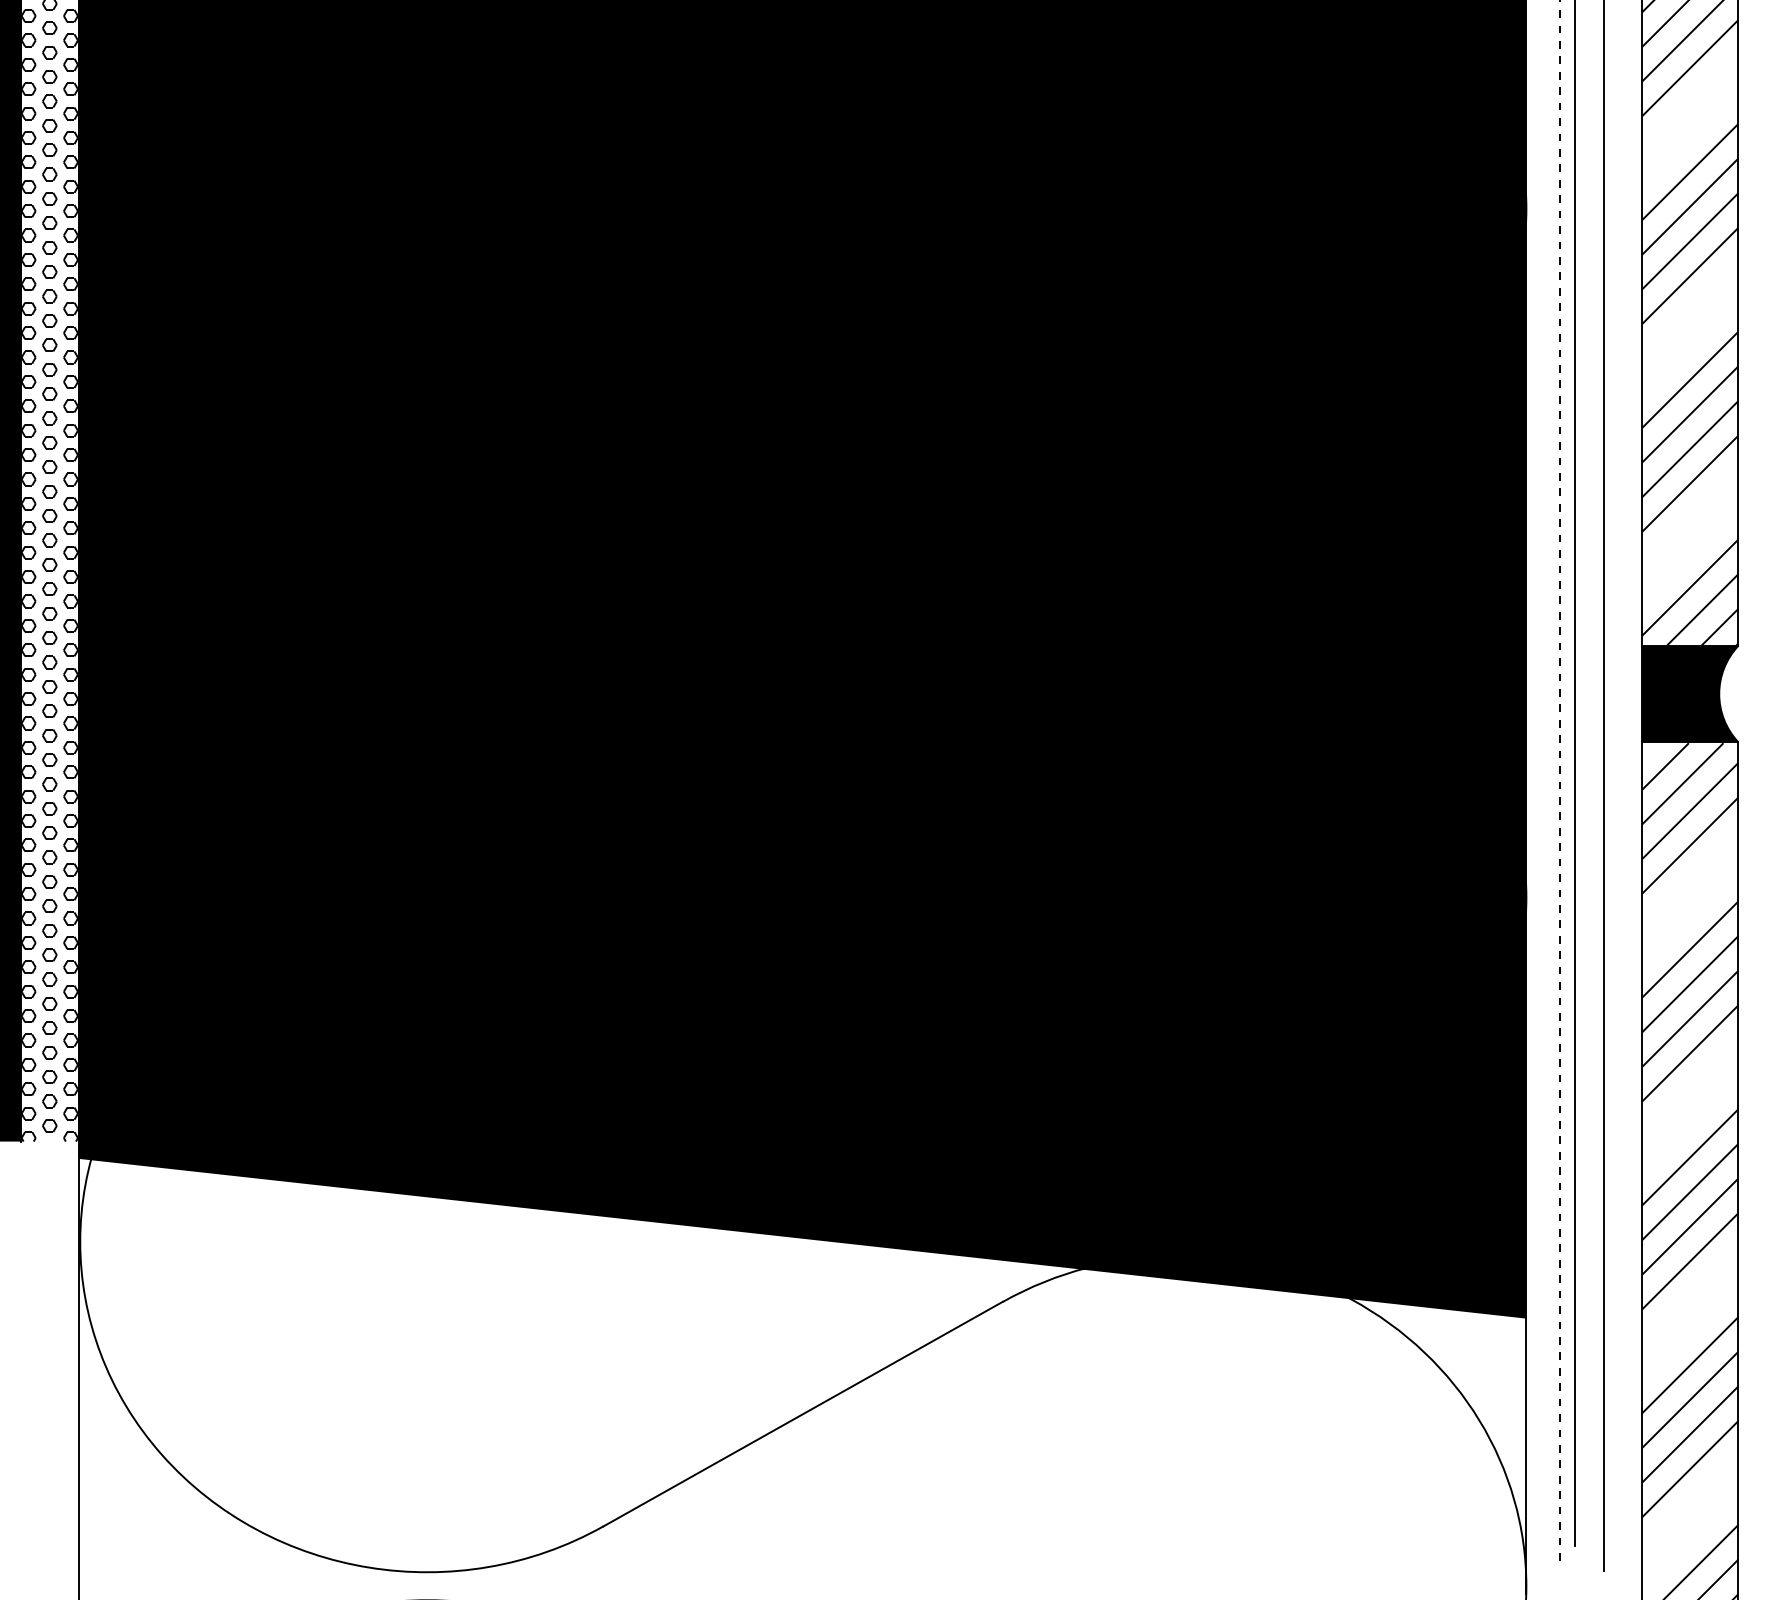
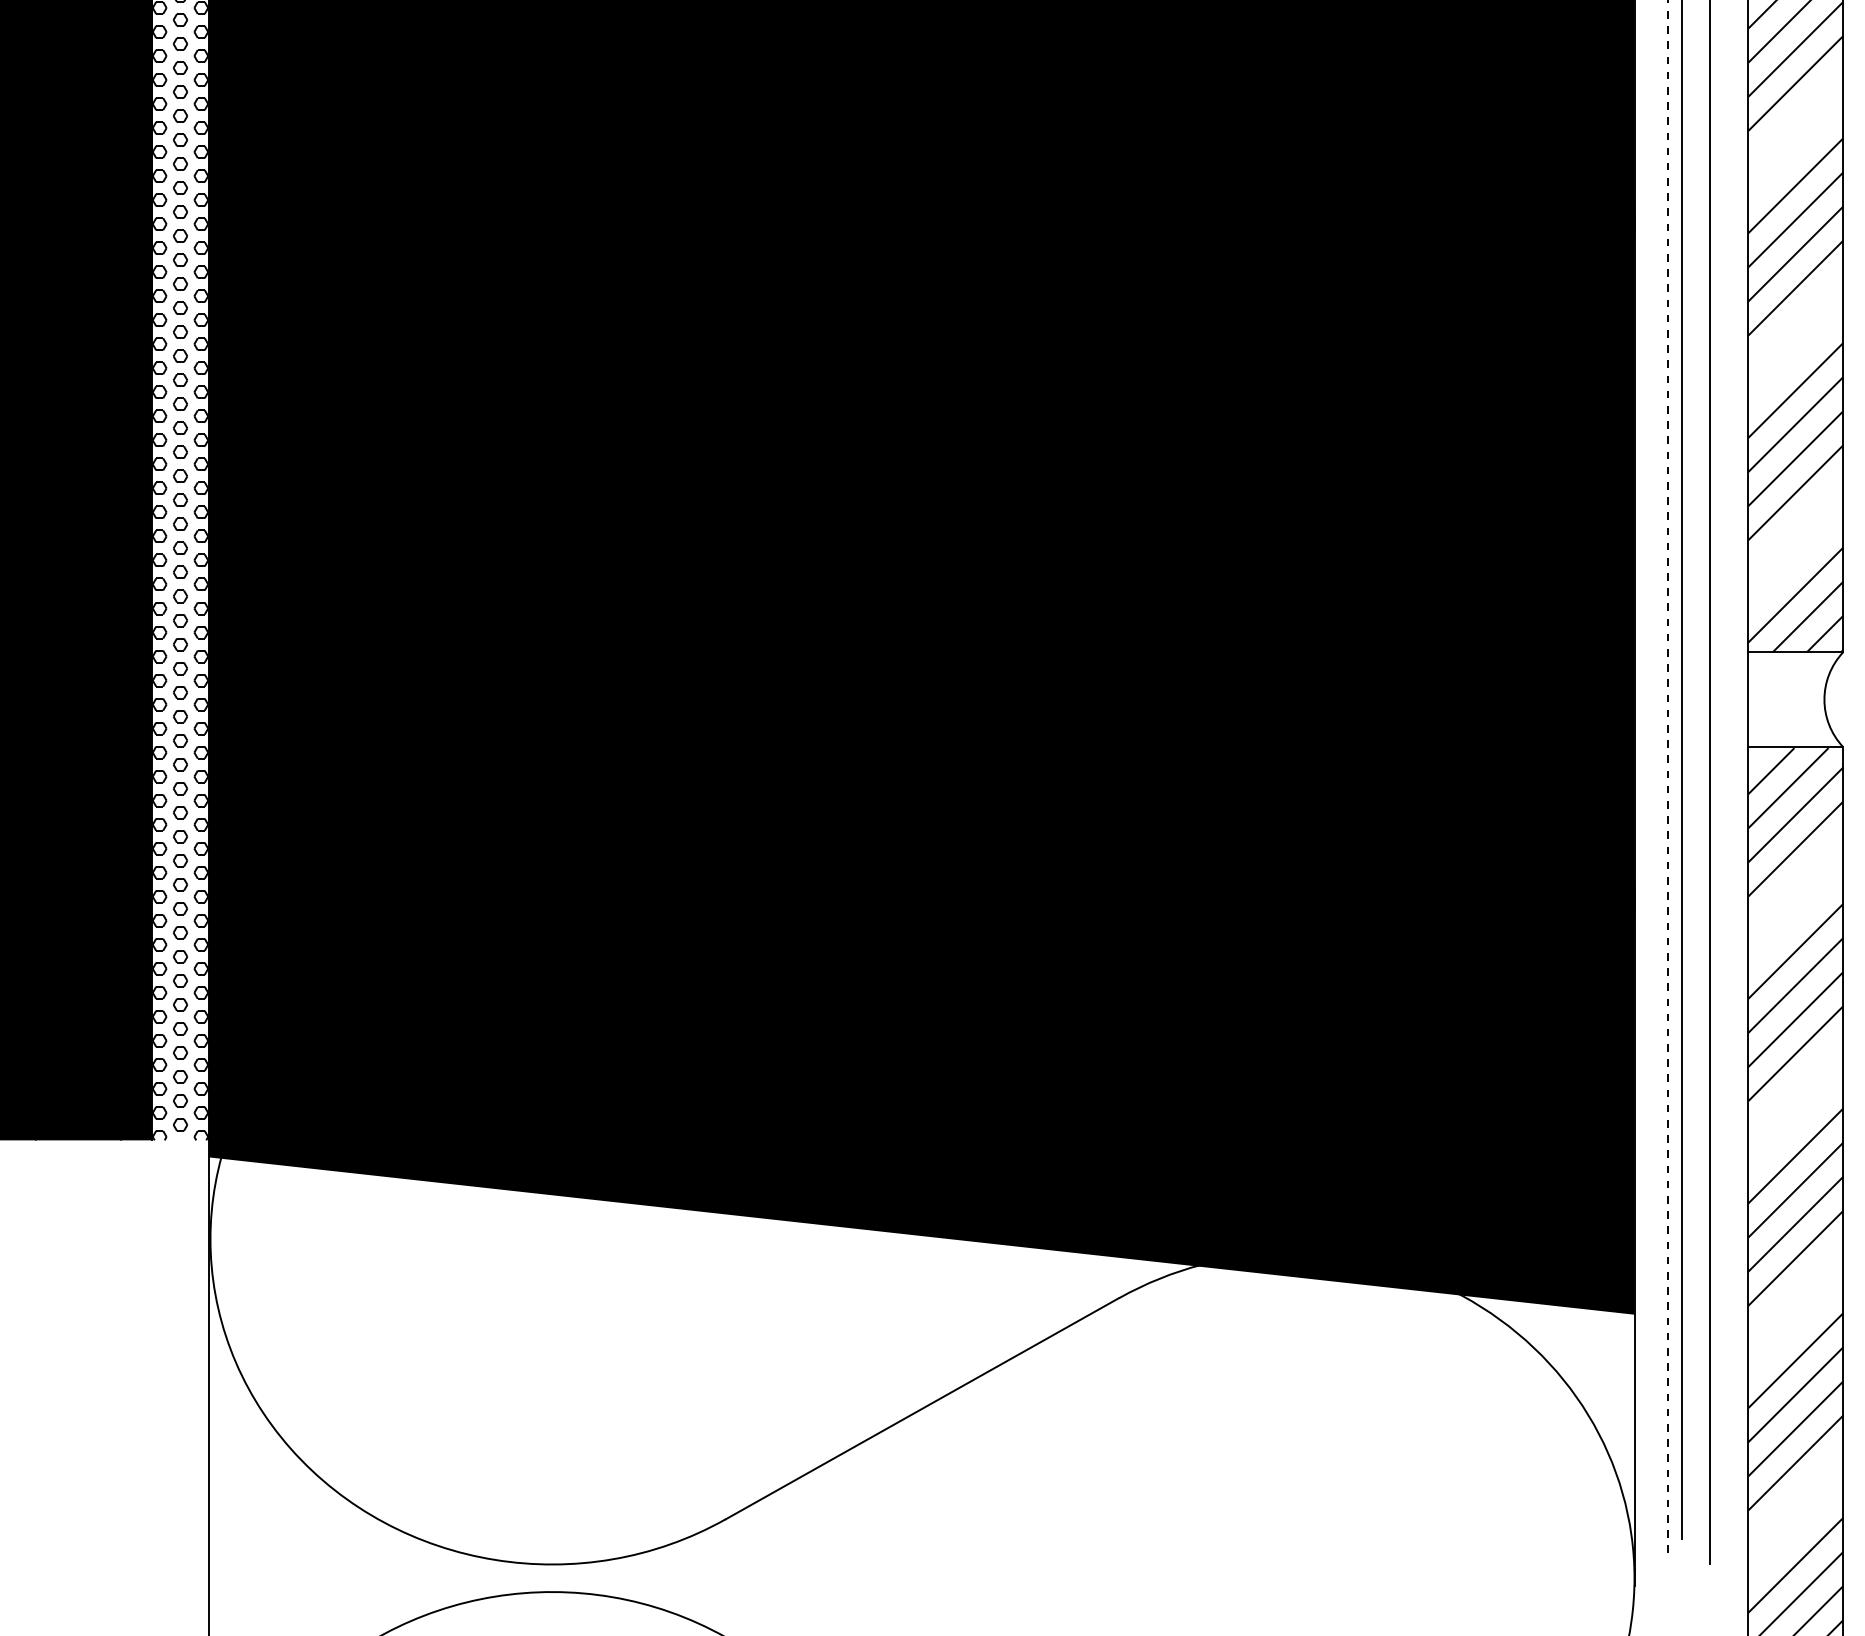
fill: (1689, 693) -> (1795, 699), removed

